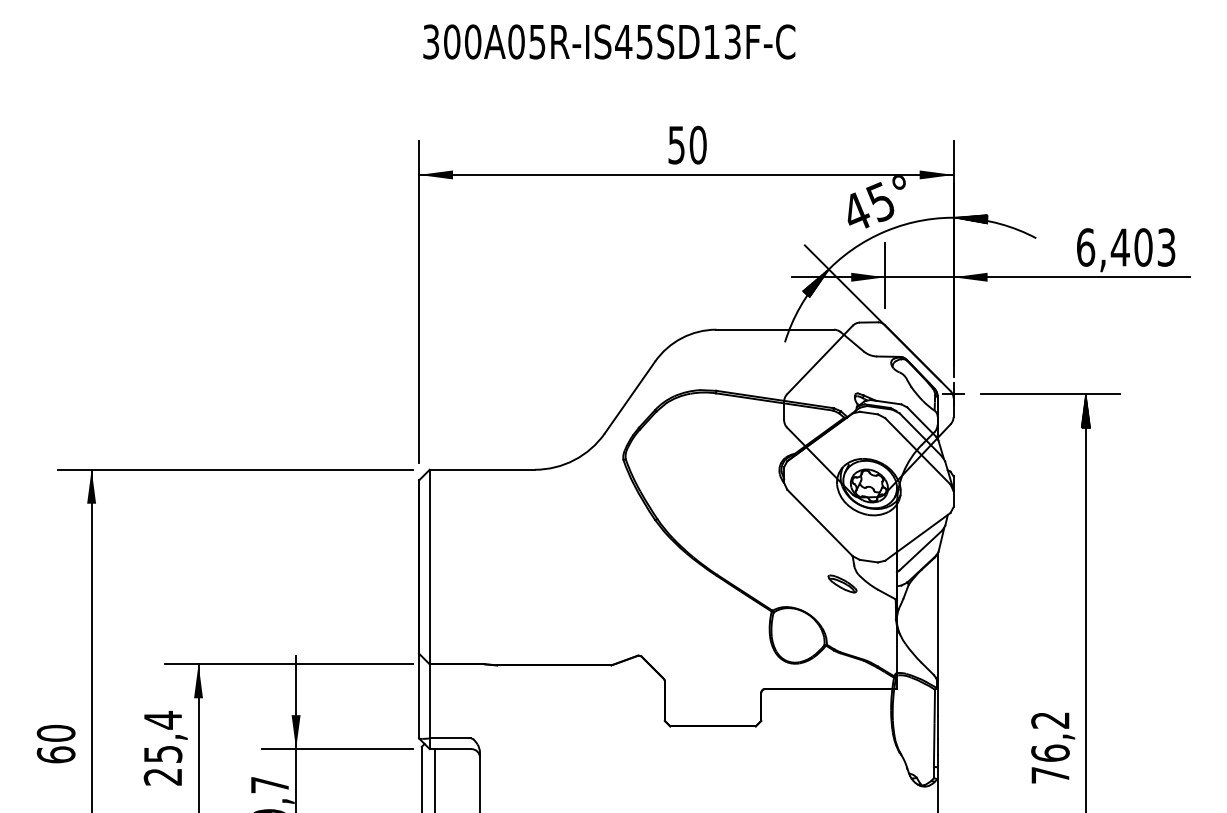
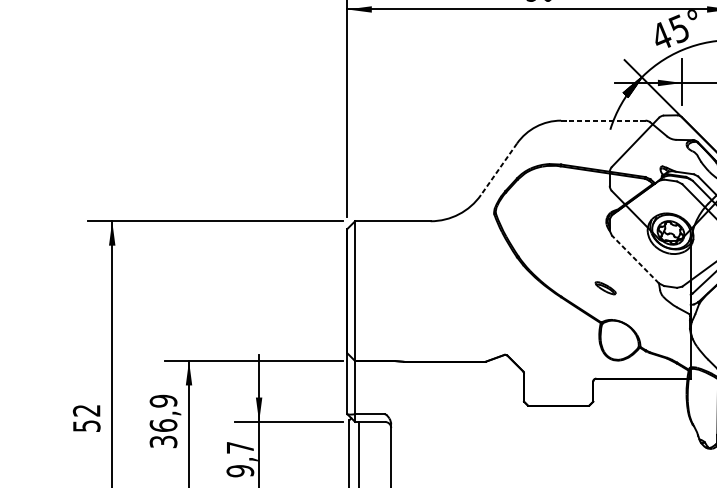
line: (775, 329) -> (603, 120), solid -> dashed
line: (630, 397) -> (499, 169), solid -> dashed
line: (819, 522) -> (635, 259), solid -> dashed
part: (842, 583) -> (605, 287), moved
text: (55, 743) -> (86, 417), 60 -> 52
text: (162, 747) -> (163, 420), 25,4 -> 36,9

